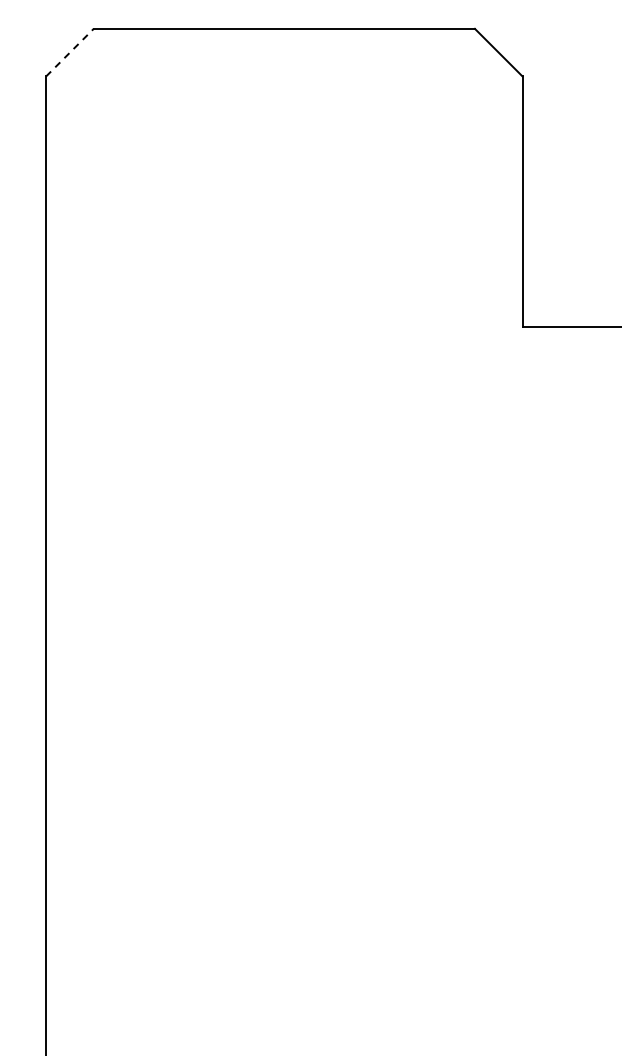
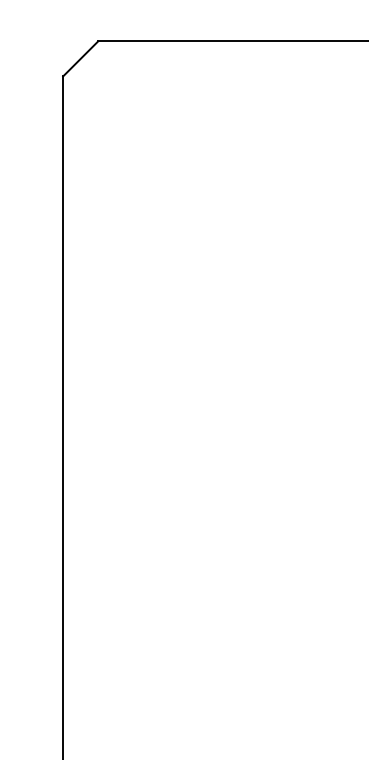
line: (69, 52) -> (80, 58), dashed -> solid

